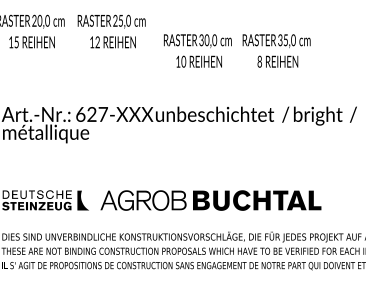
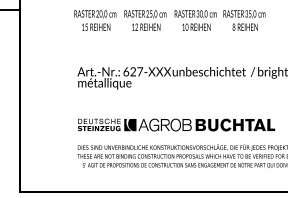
text: (236, 50) -> (219, 20), moved
fill: (90, 199) -> (132, 124), added

